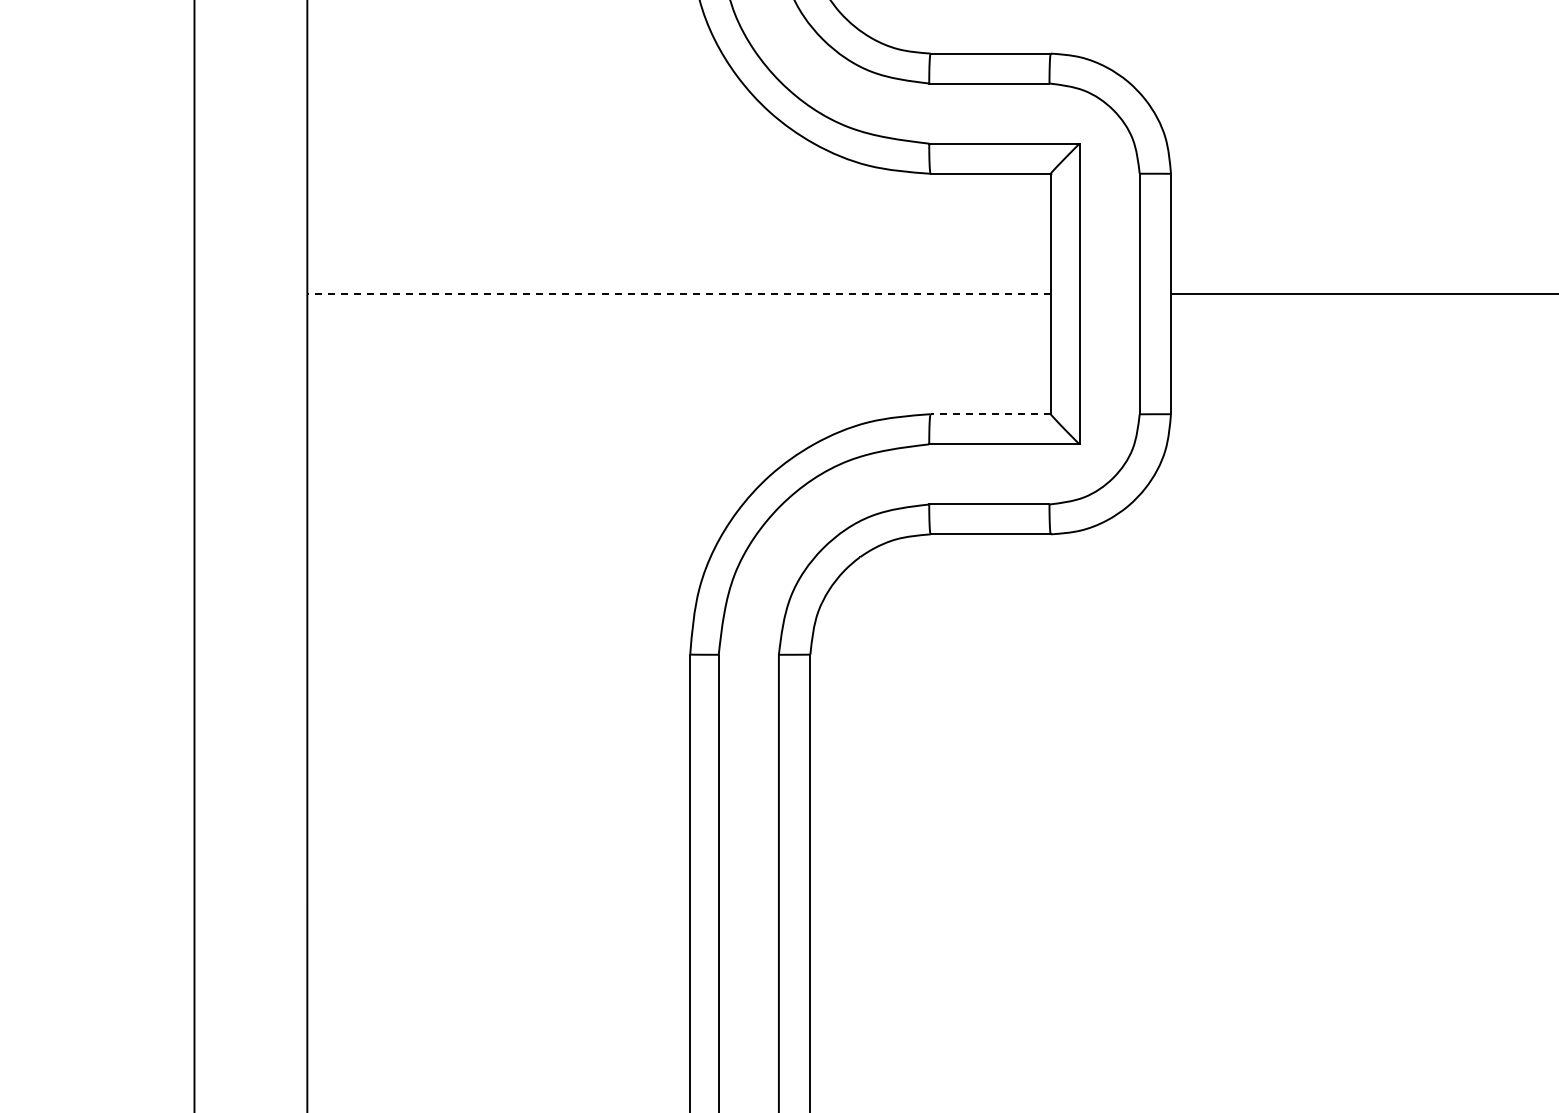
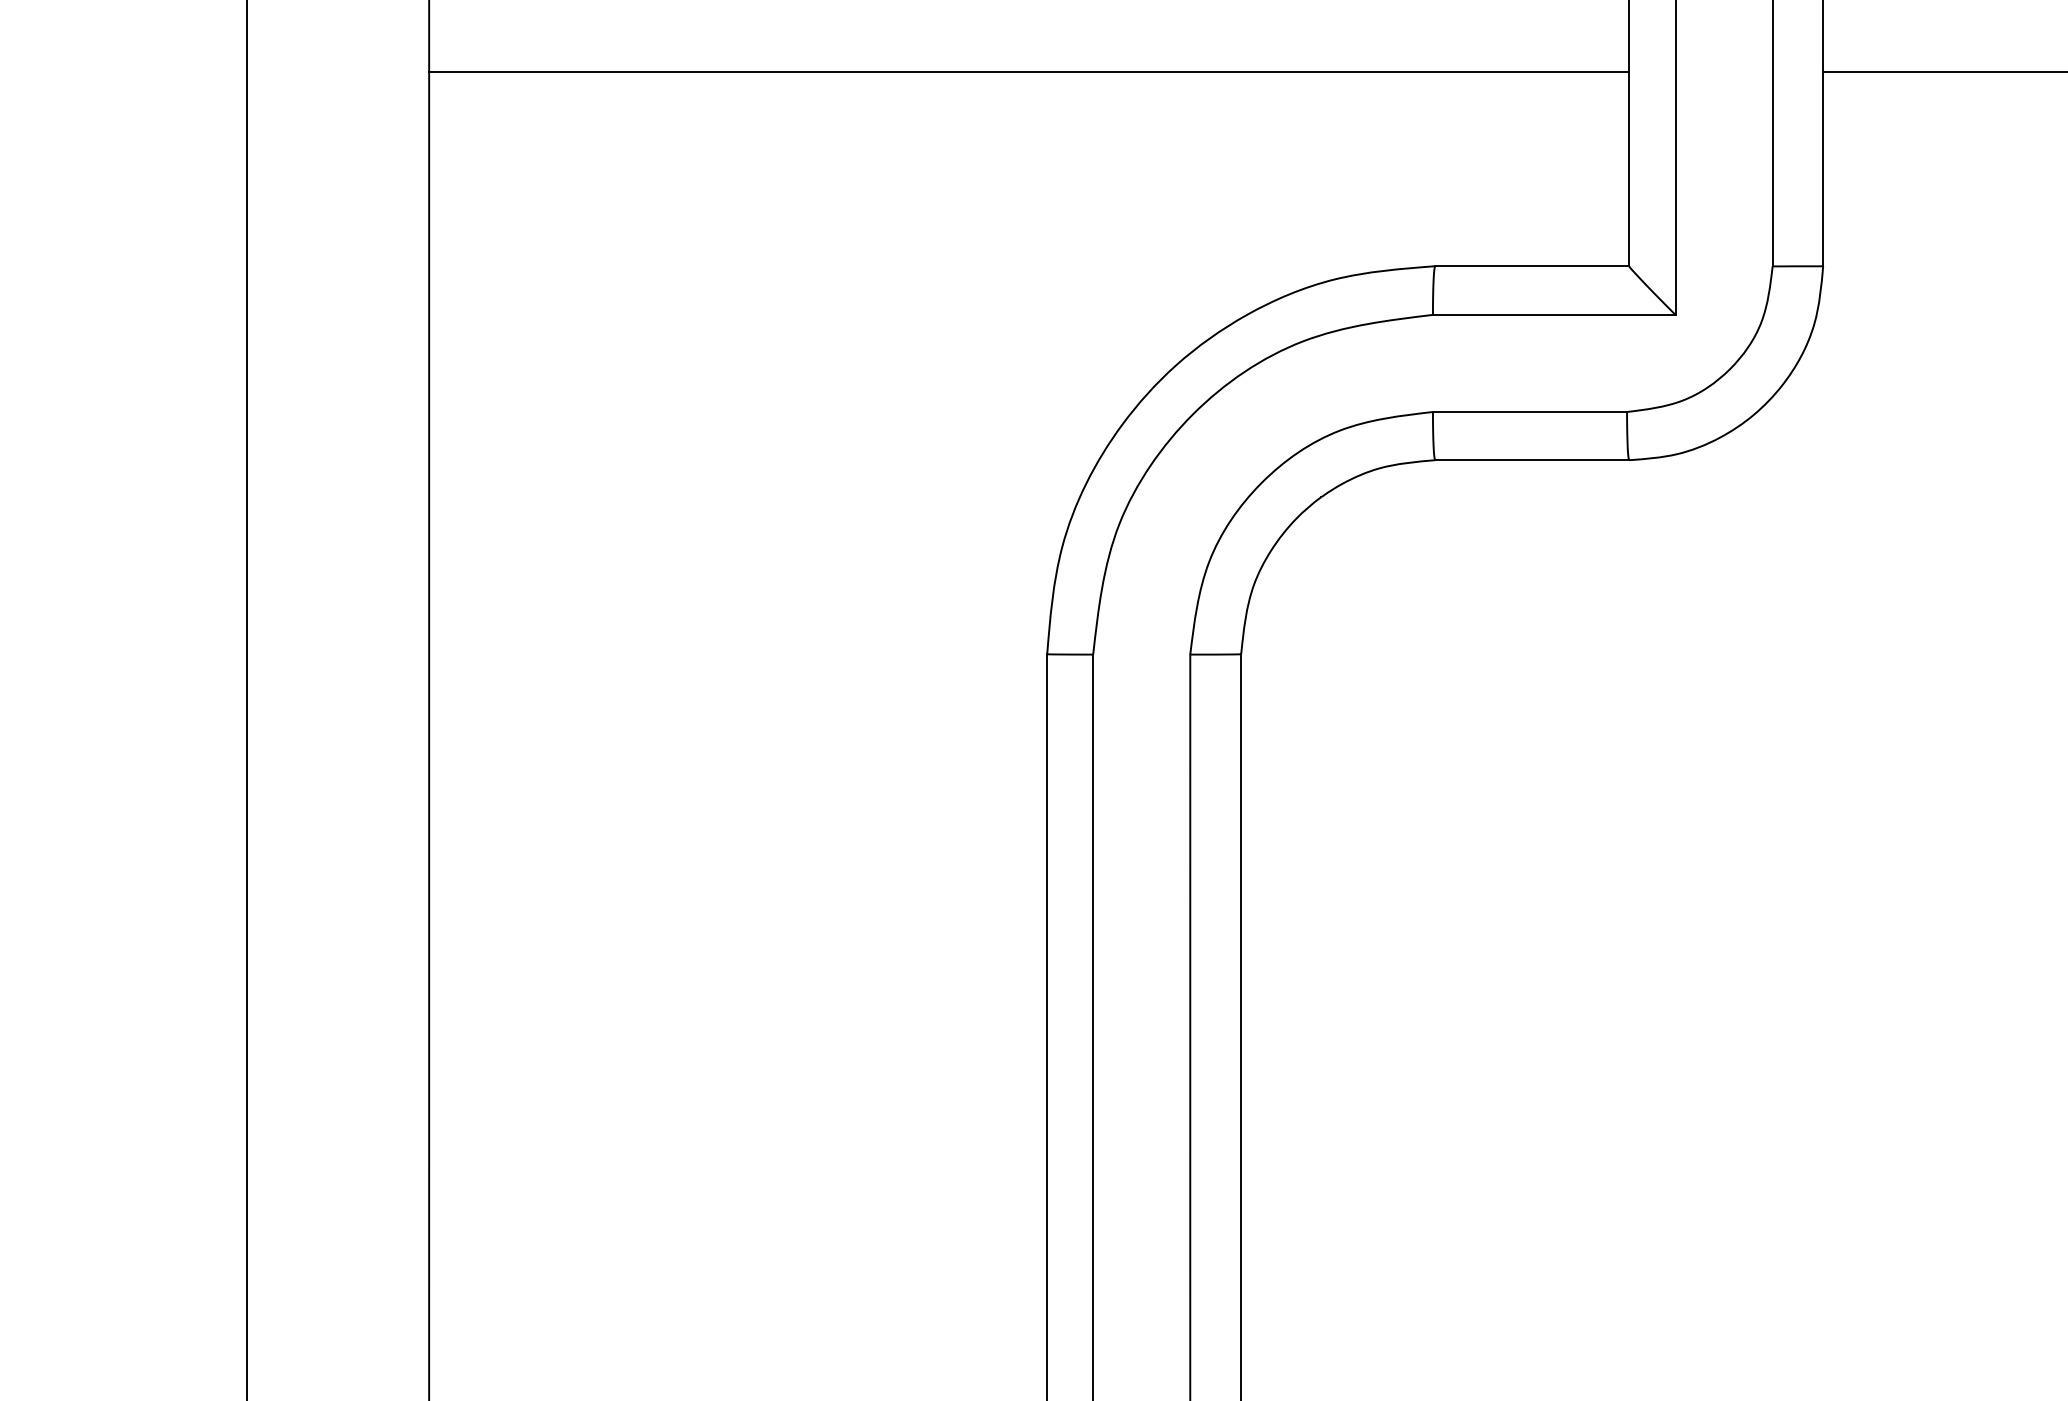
line: (679, 293) -> (1029, 71), dashed -> solid
line: (990, 414) -> (1531, 266), dashed -> solid

